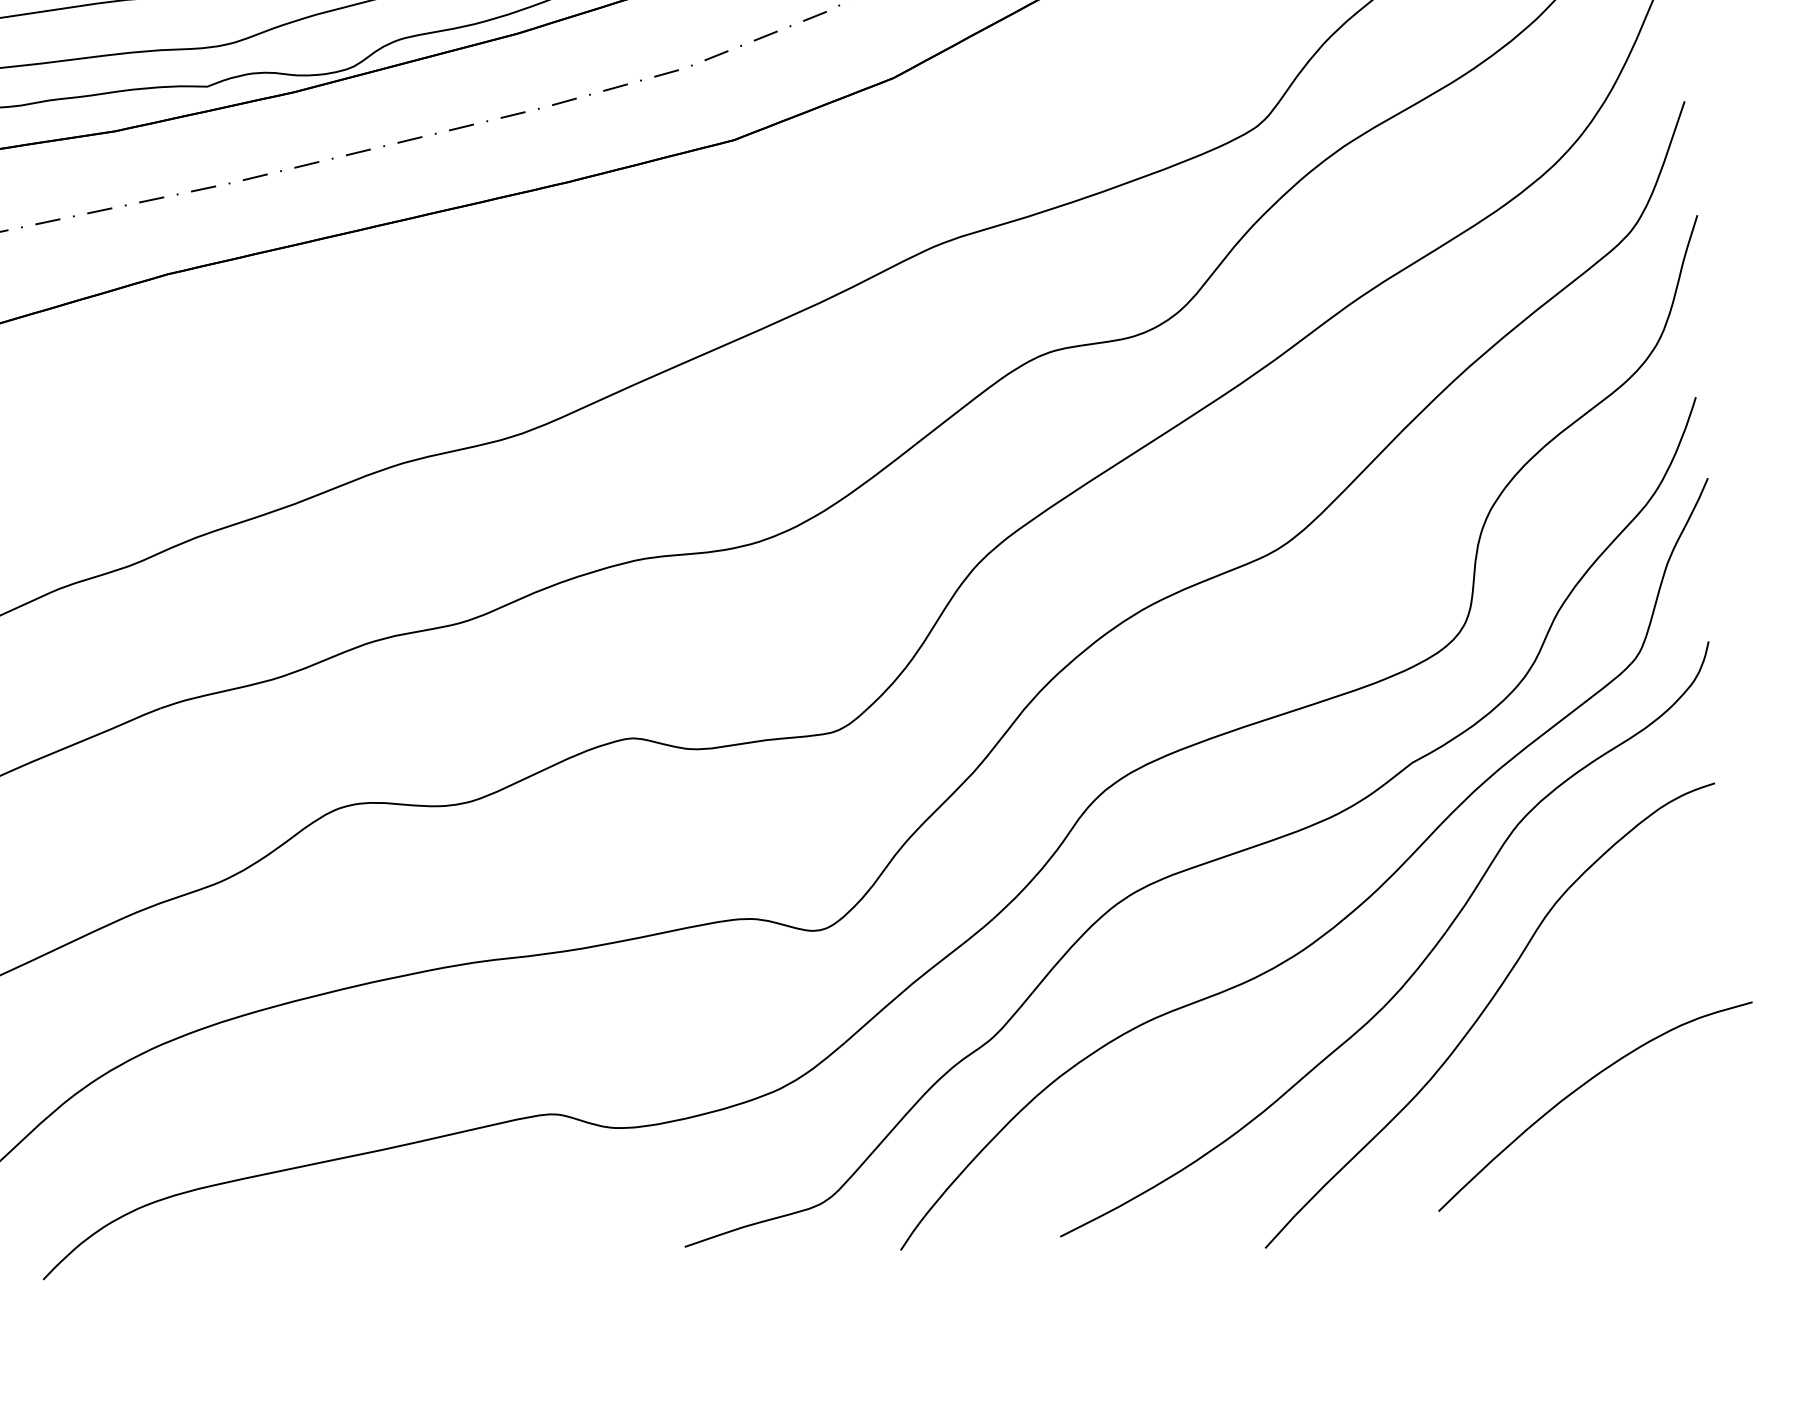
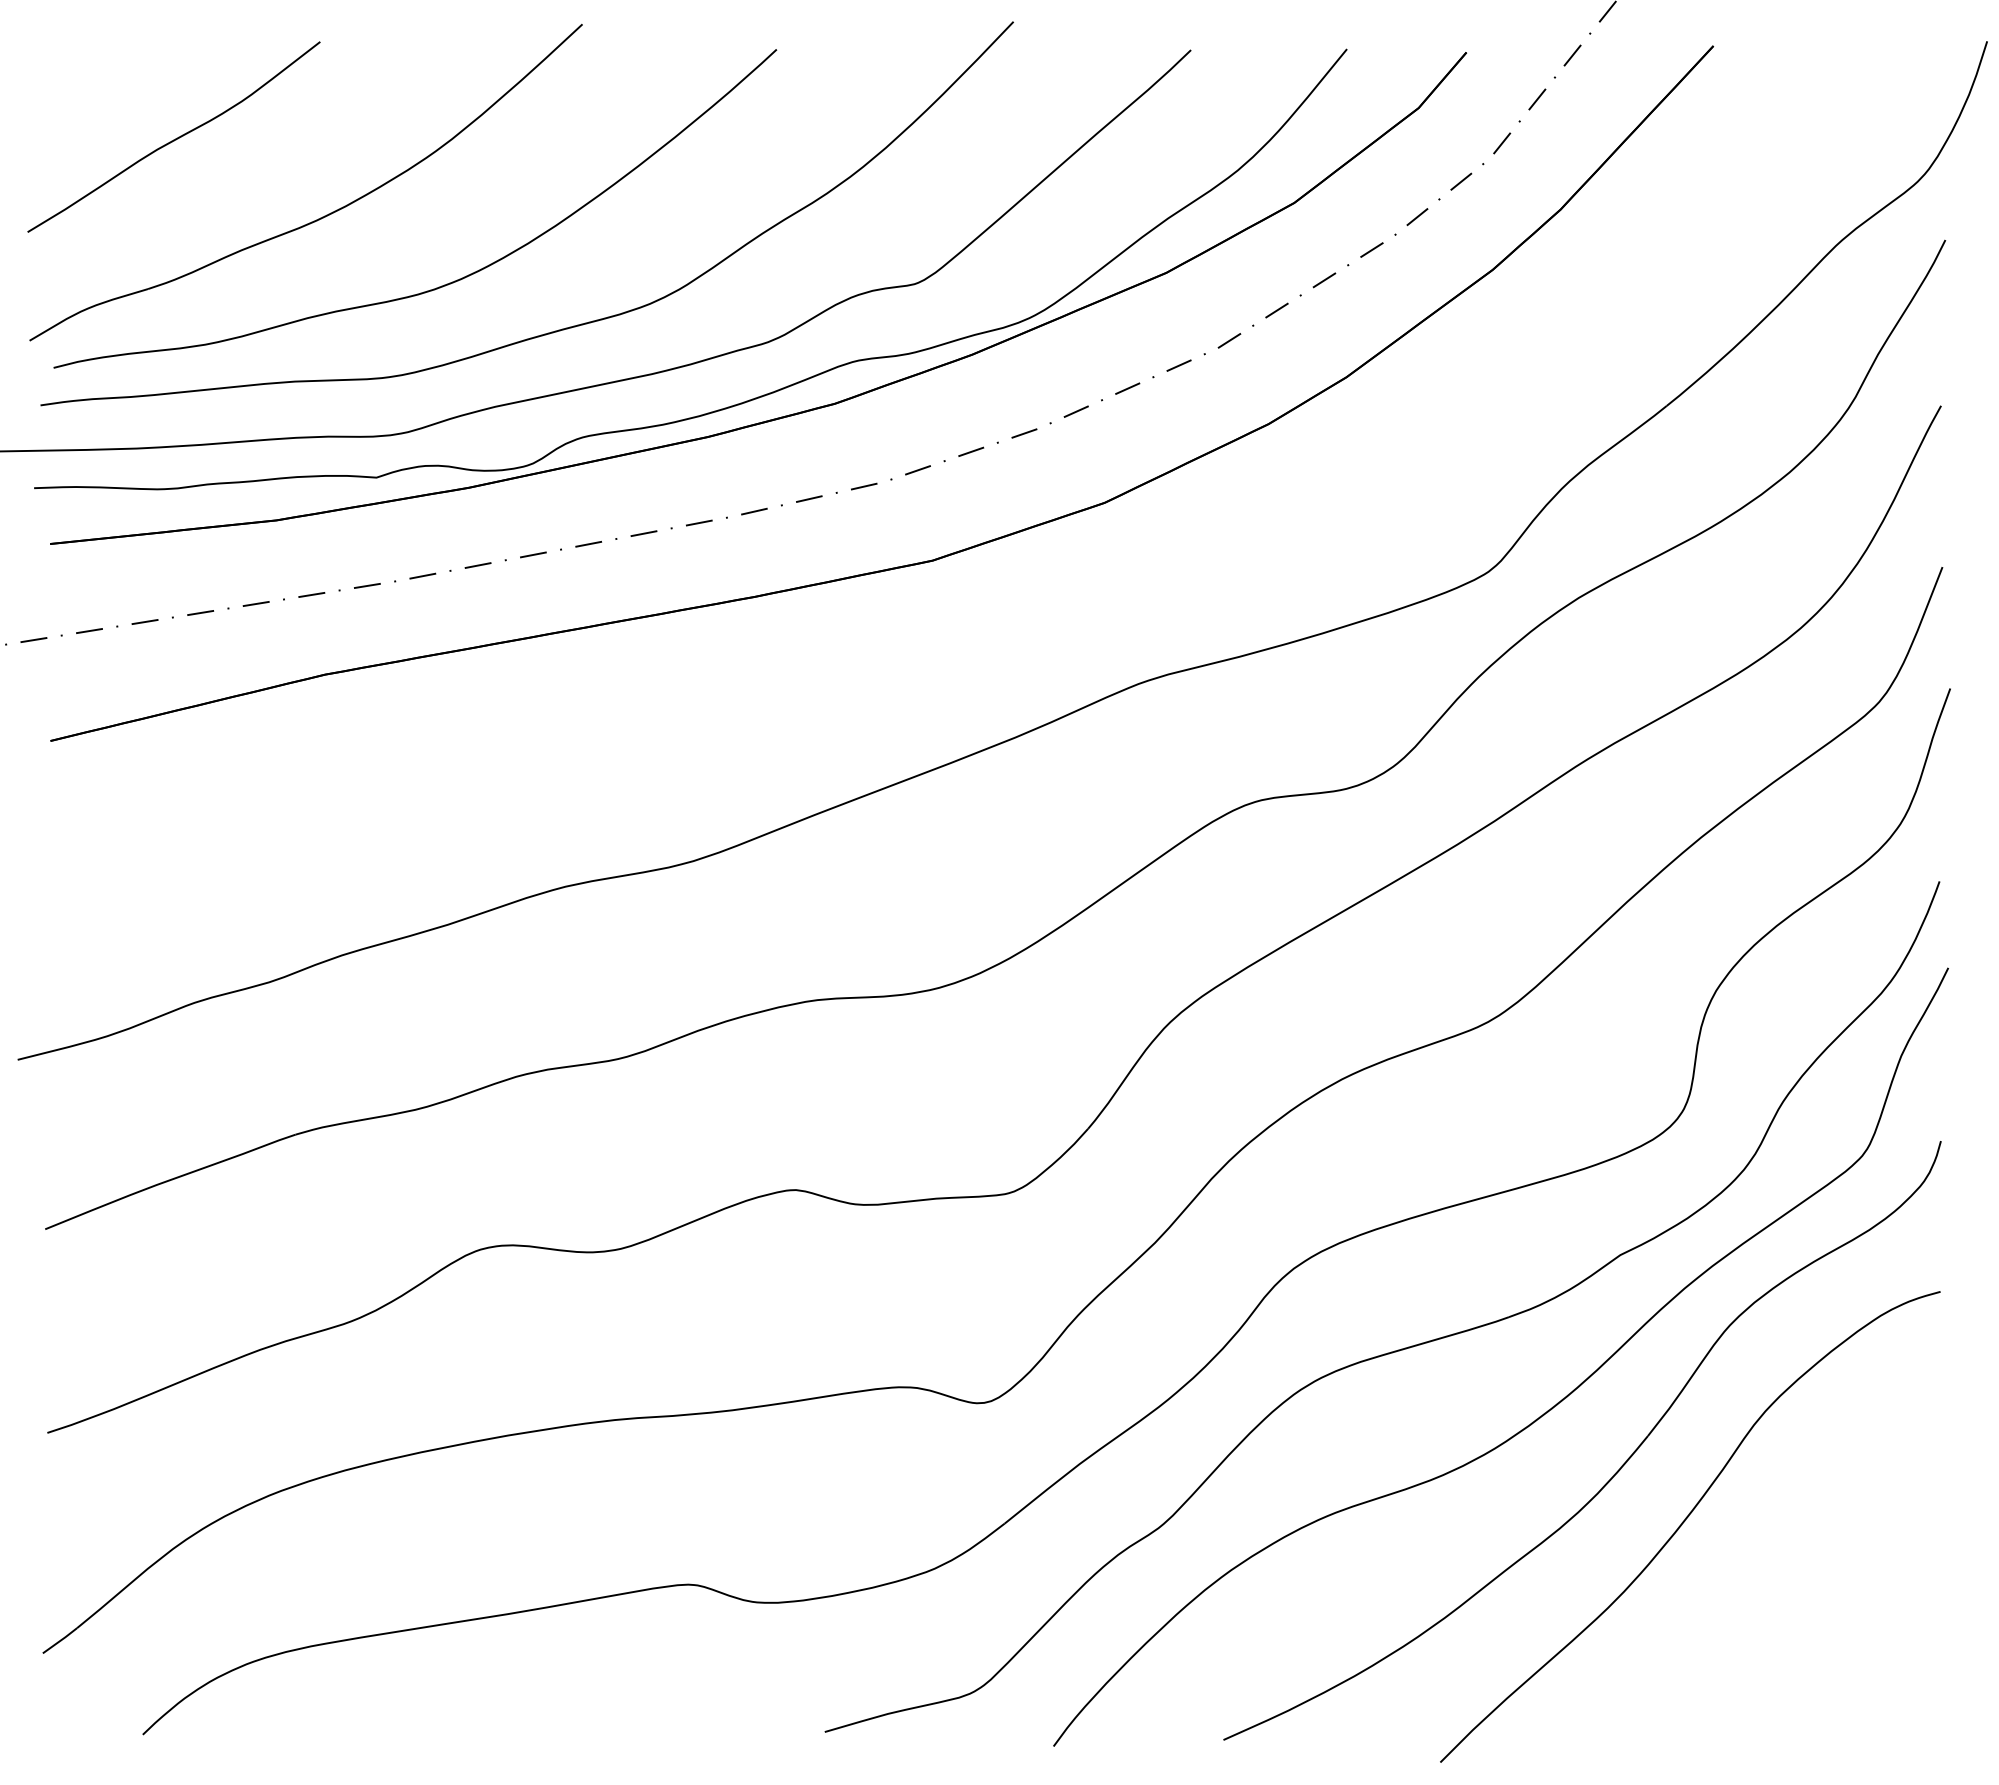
curve: (1580, 1088) -> (1782, 1608), removed

